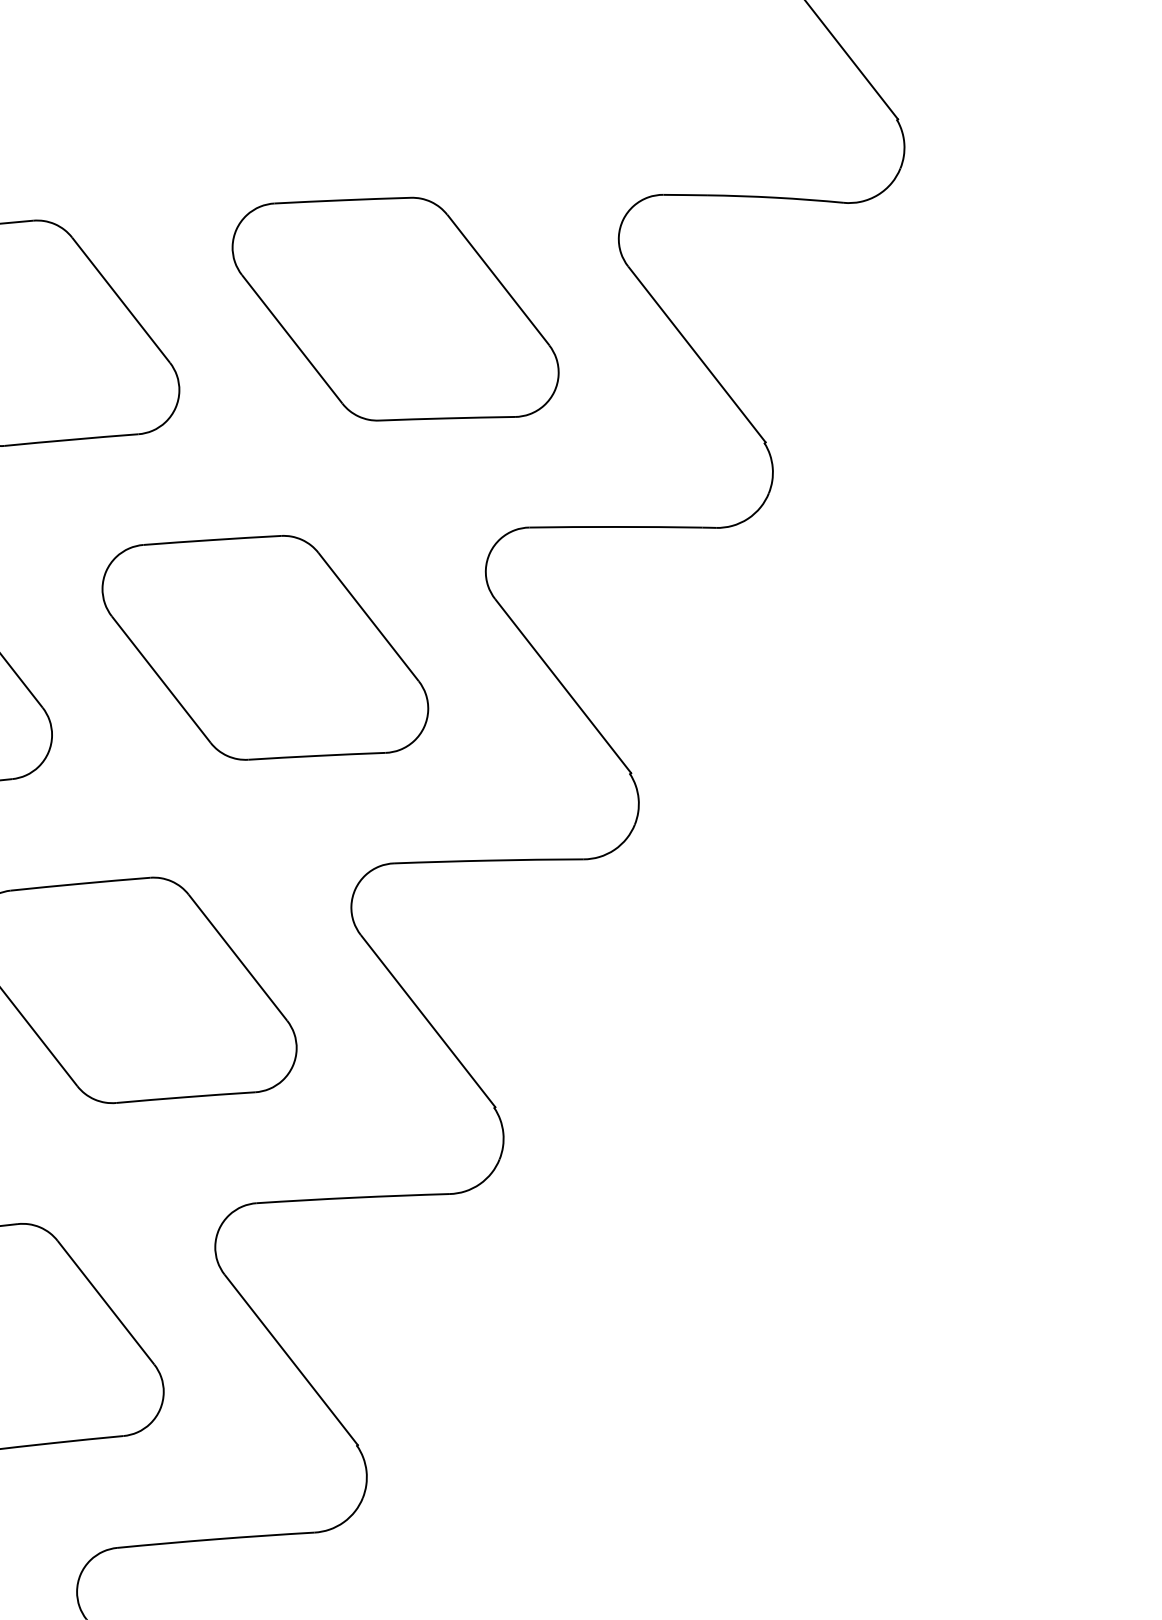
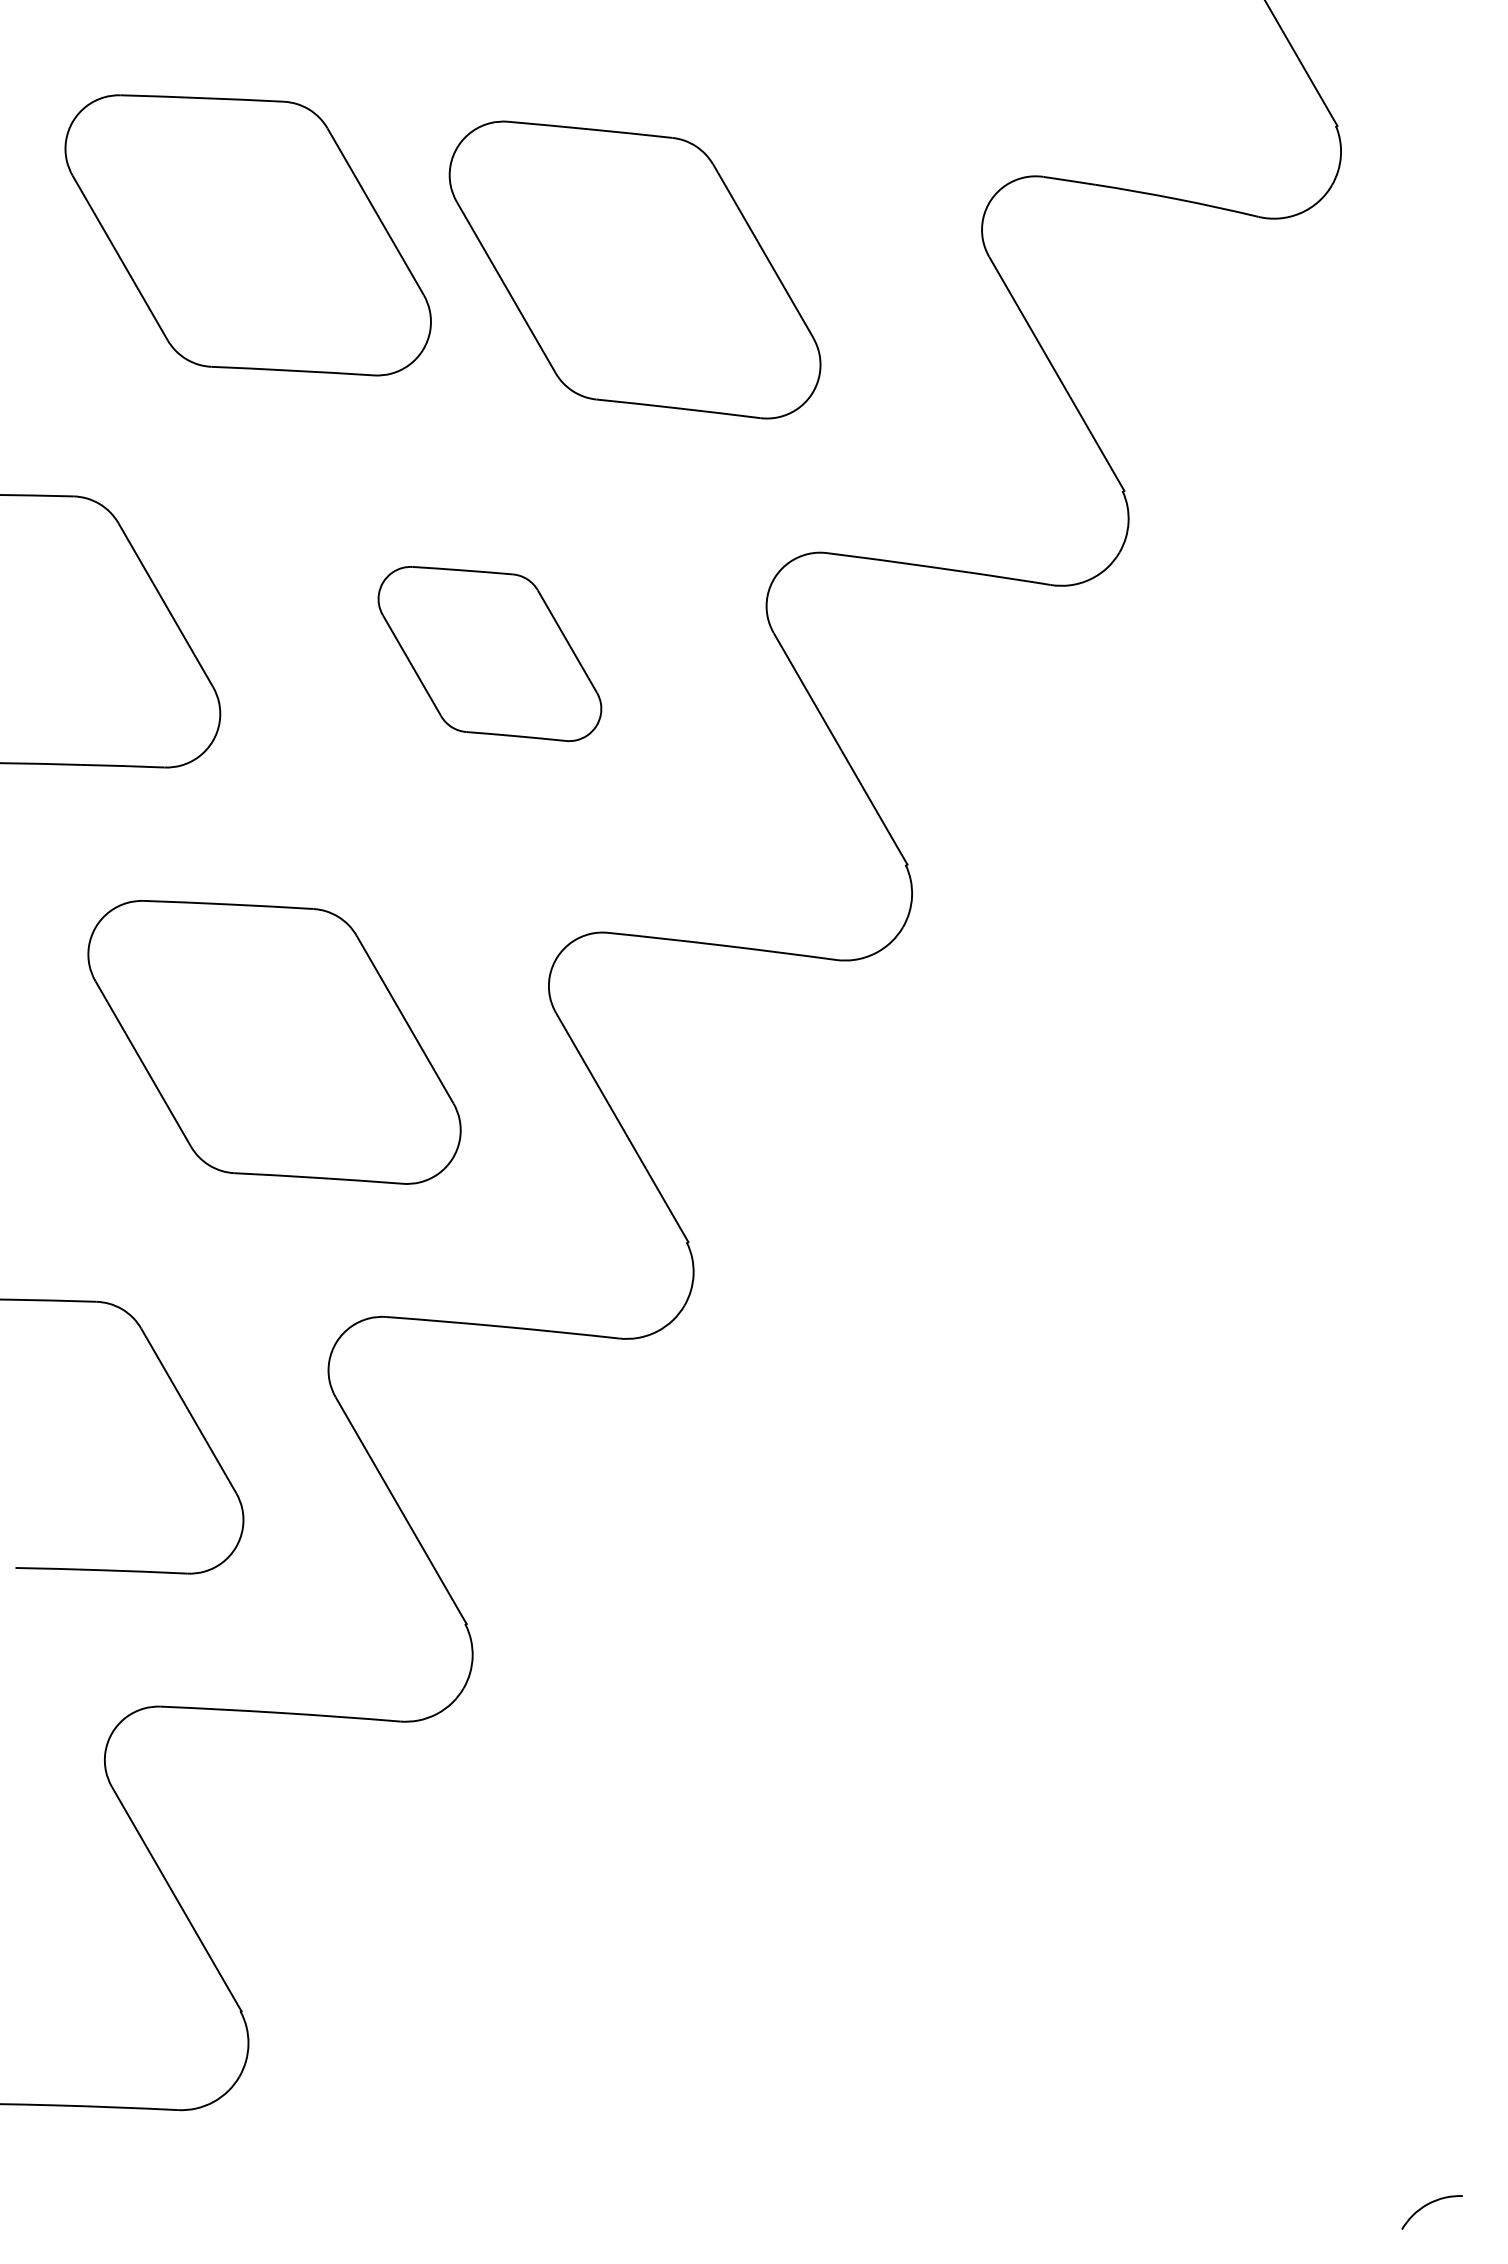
part: (395, 309) -> (634, 269), moved
part: (264, 648) -> (489, 653), size x0.6

